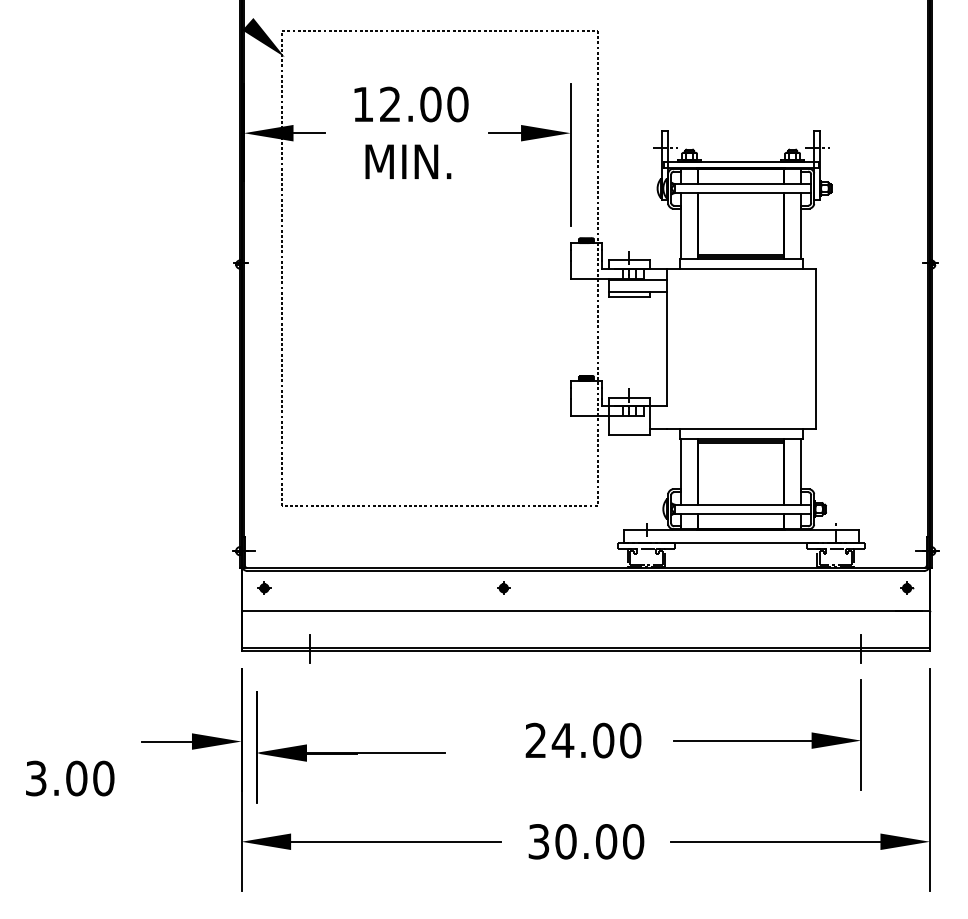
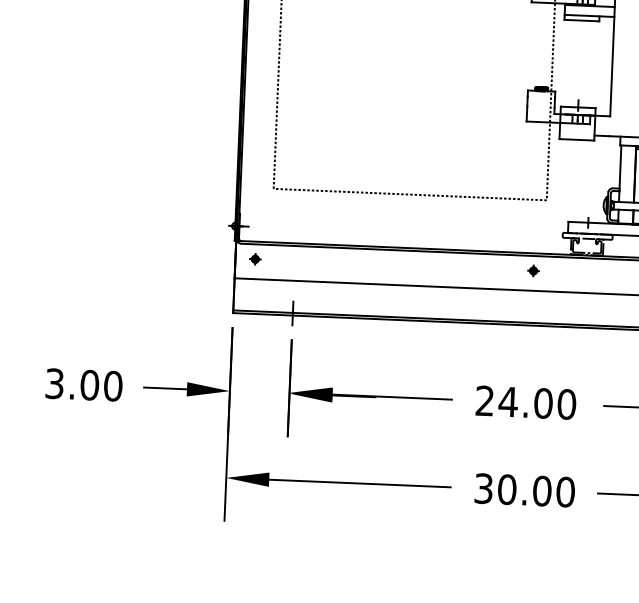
part: (503, 587) -> (533, 270), moved
part: (350, 747) -> (370, 391), moved
text: (70, 778) -> (84, 385), moved

